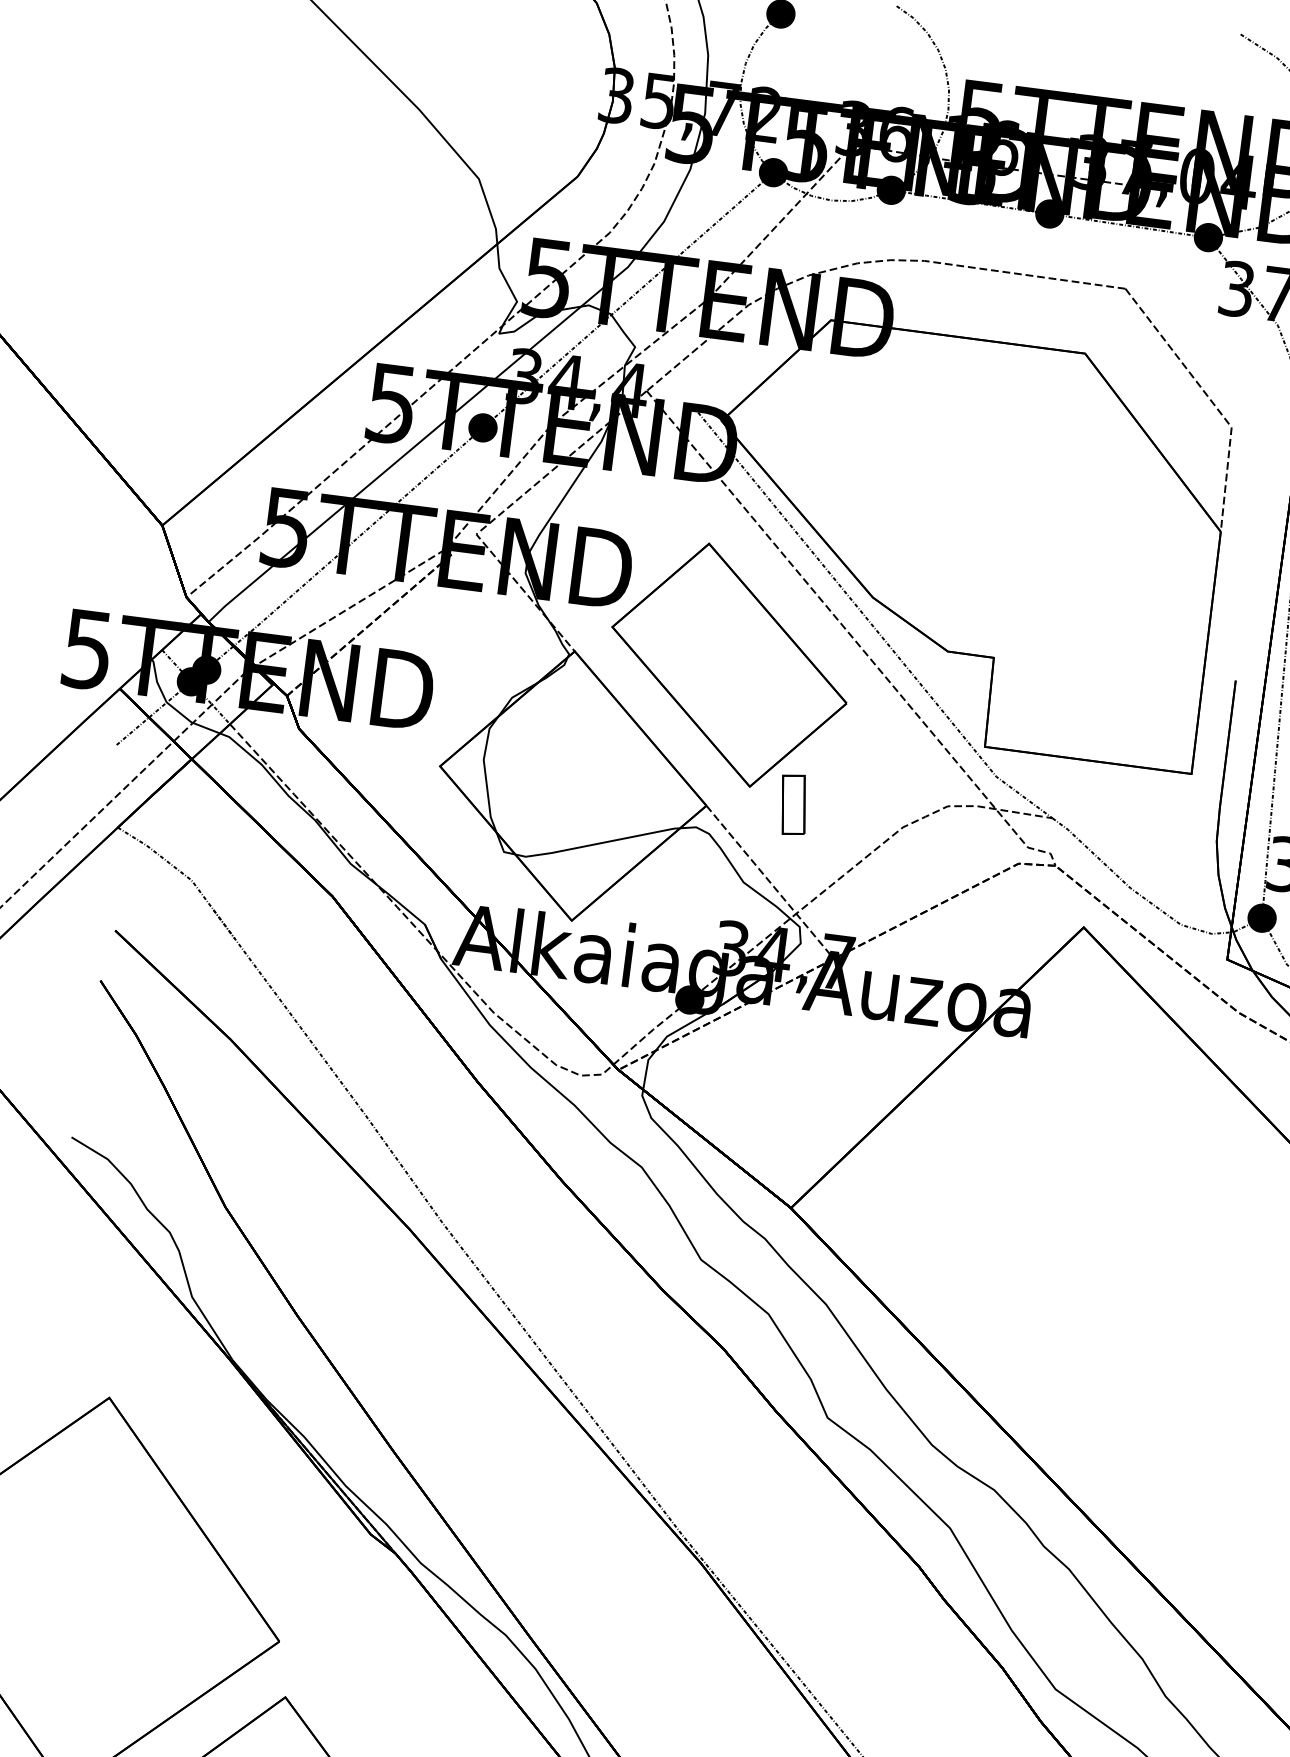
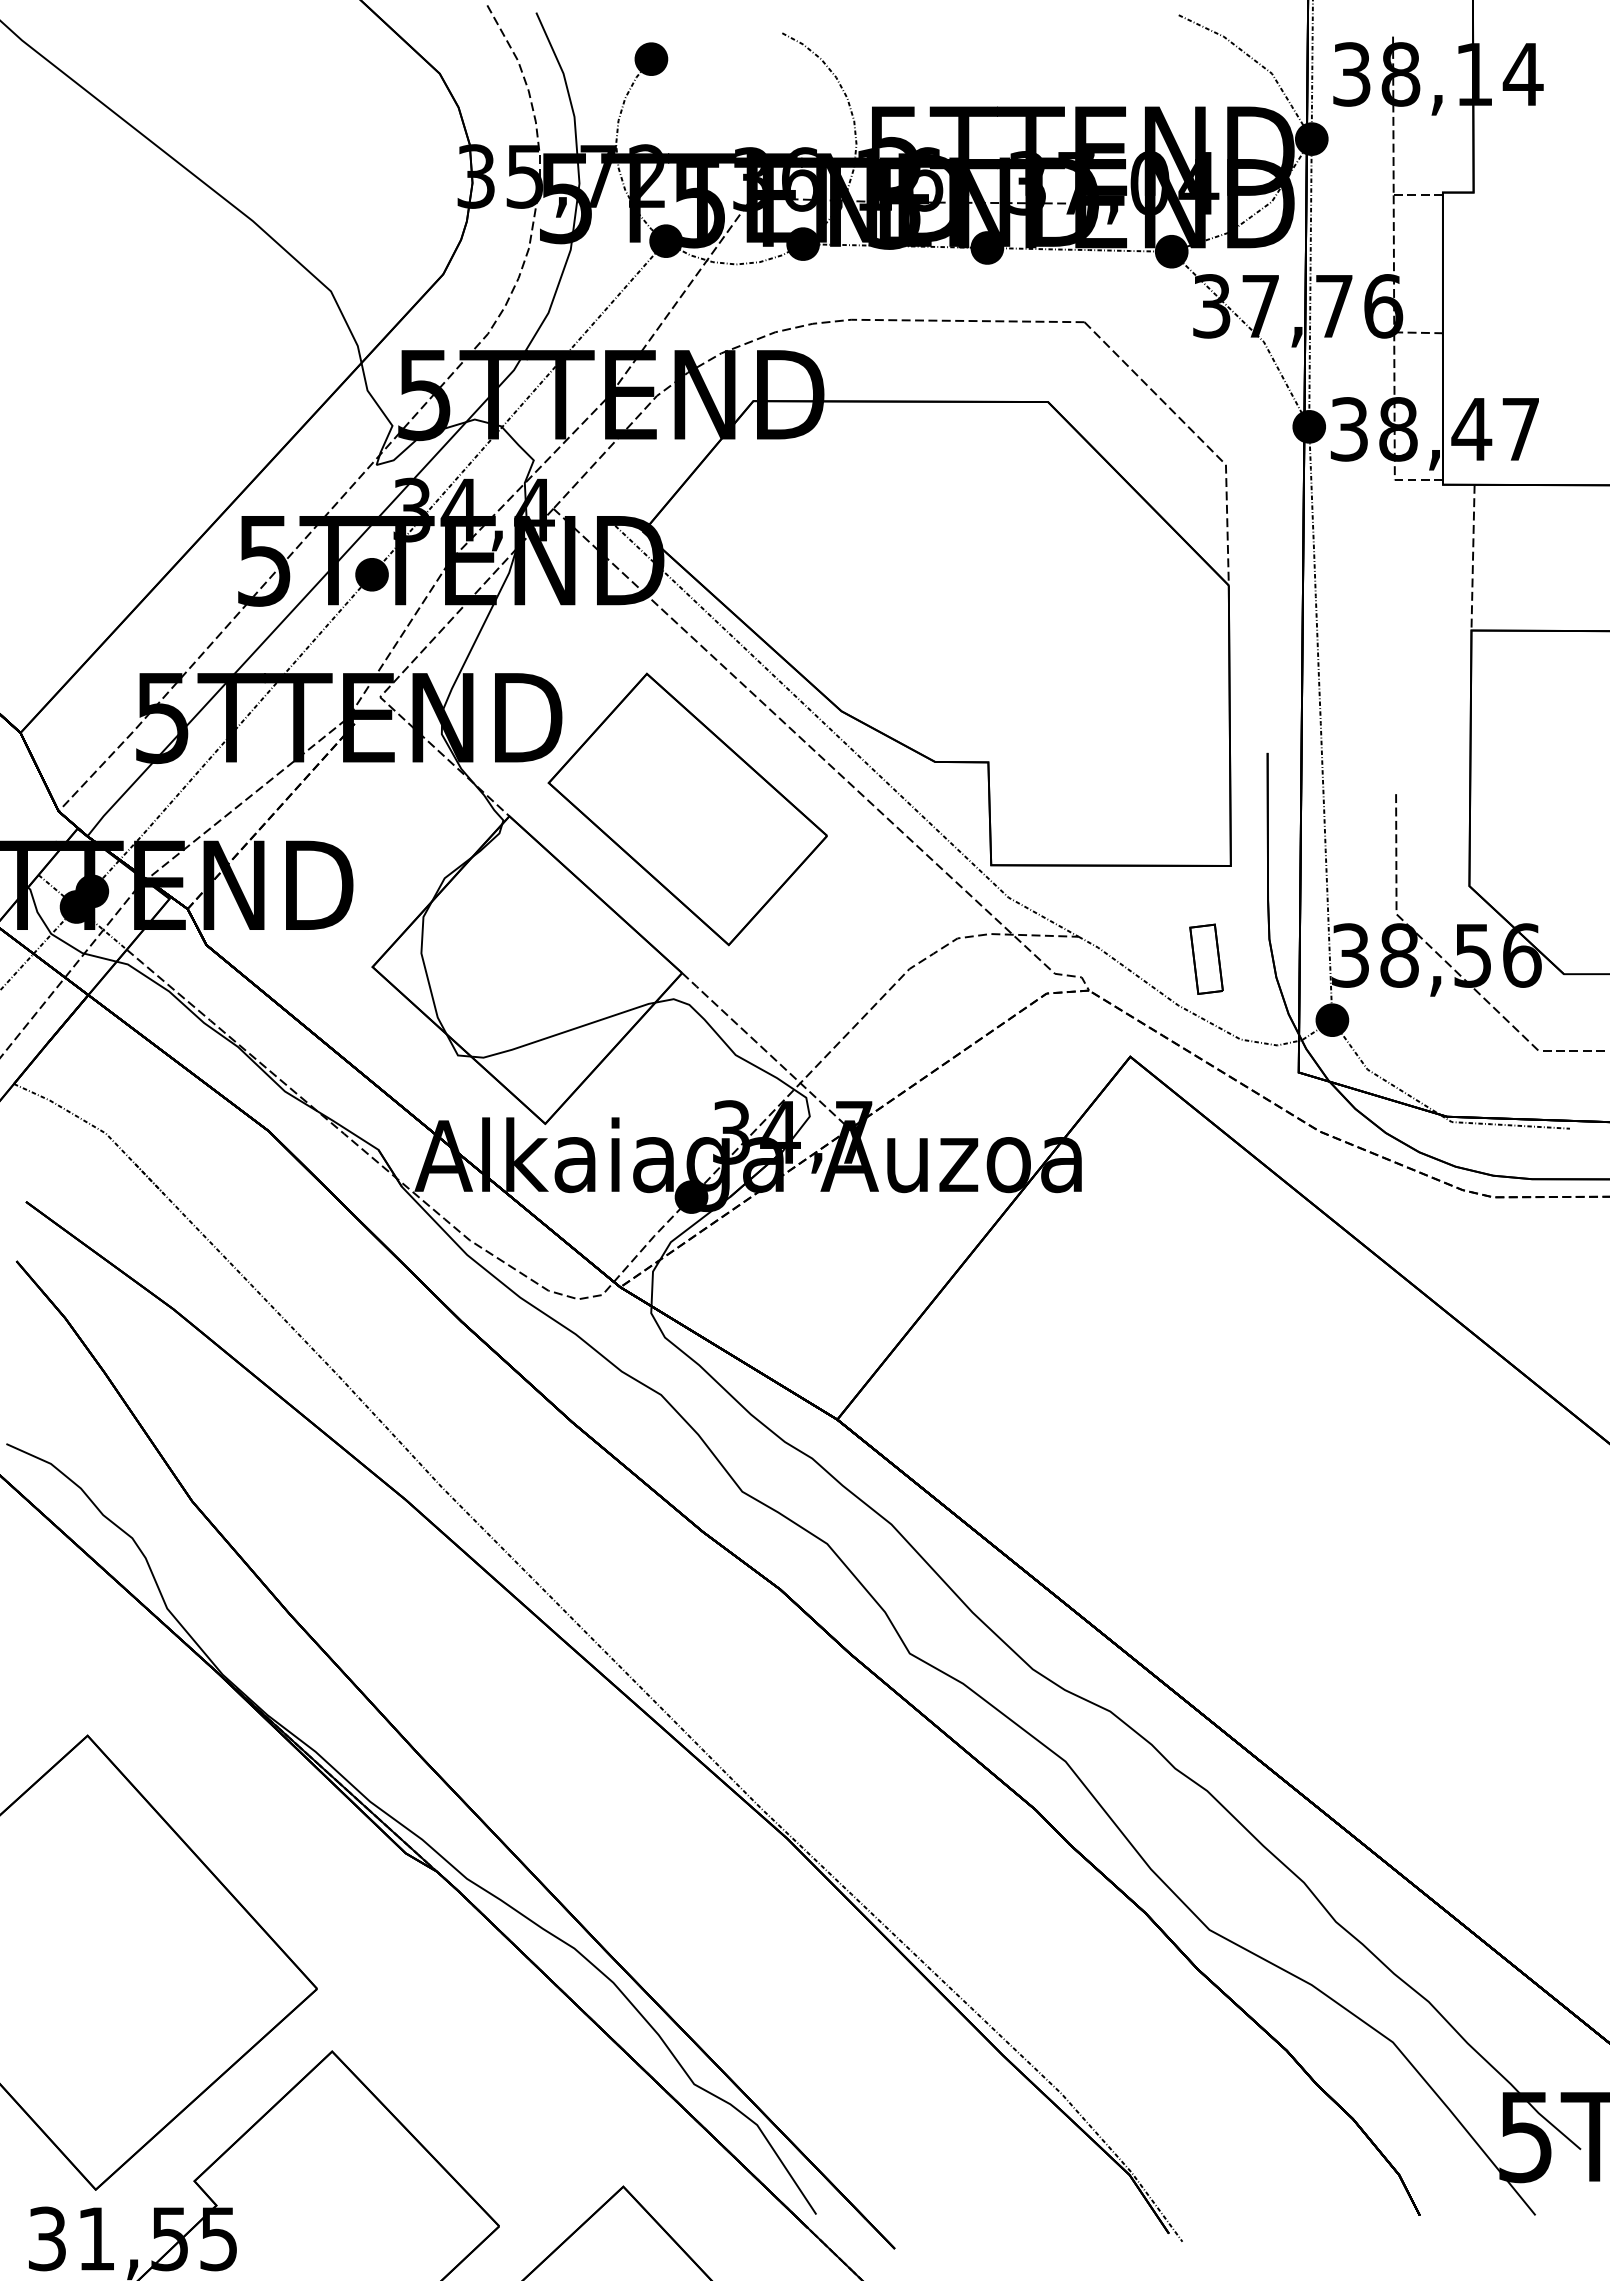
part: (793, 804) -> (1206, 958), moved

